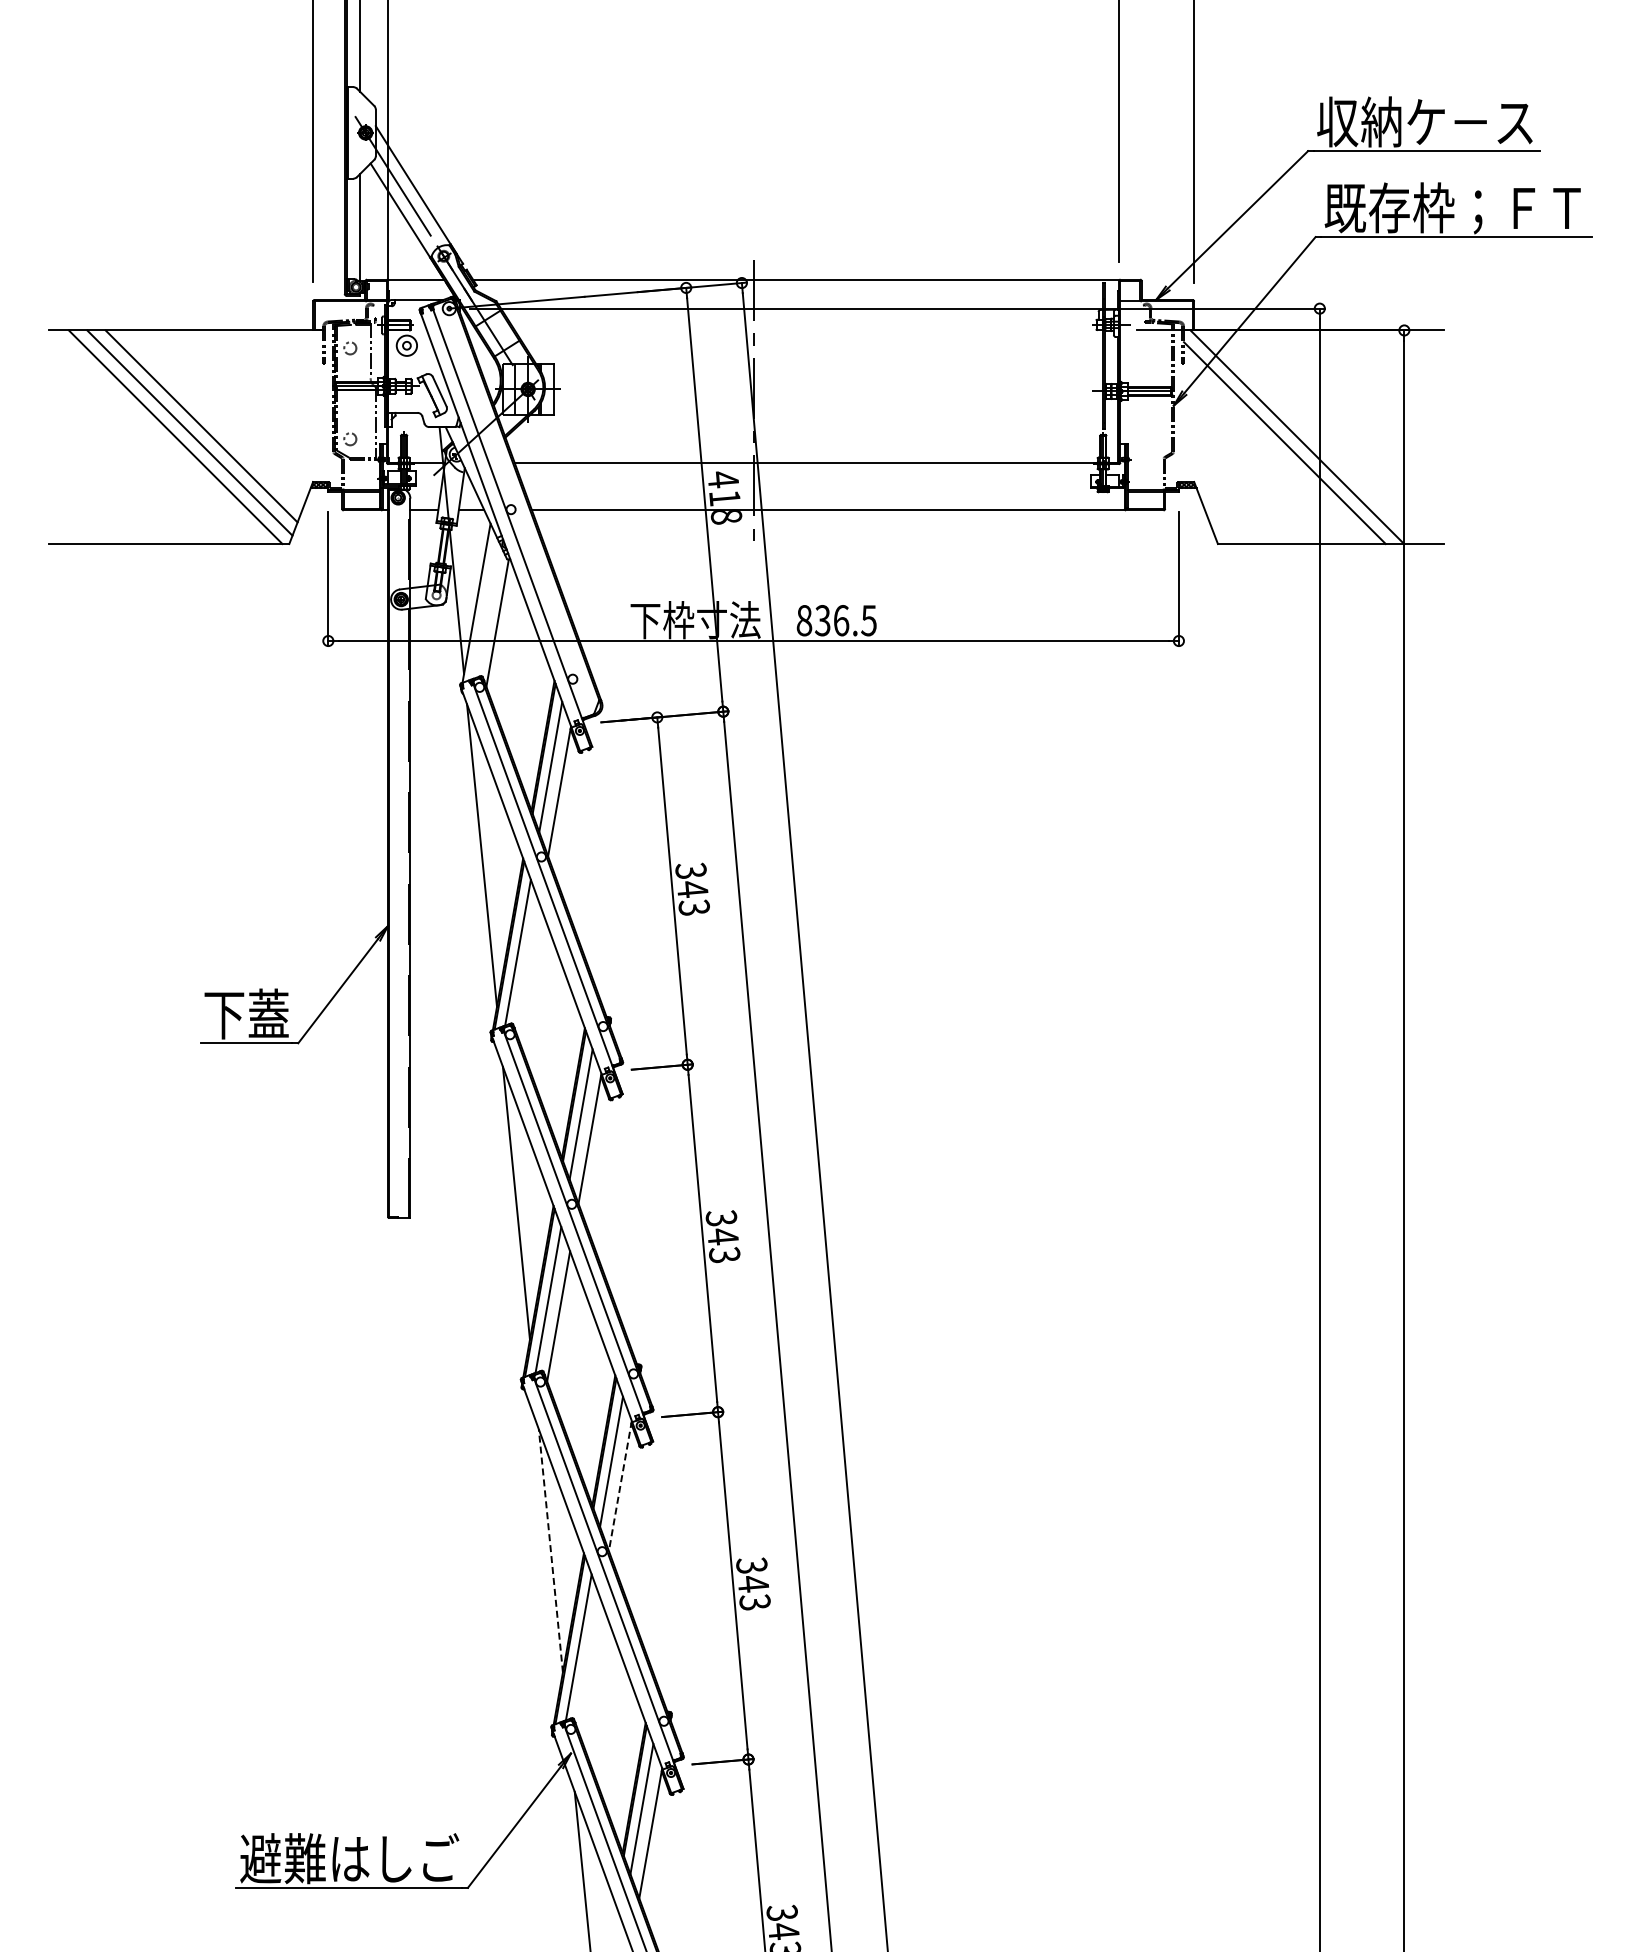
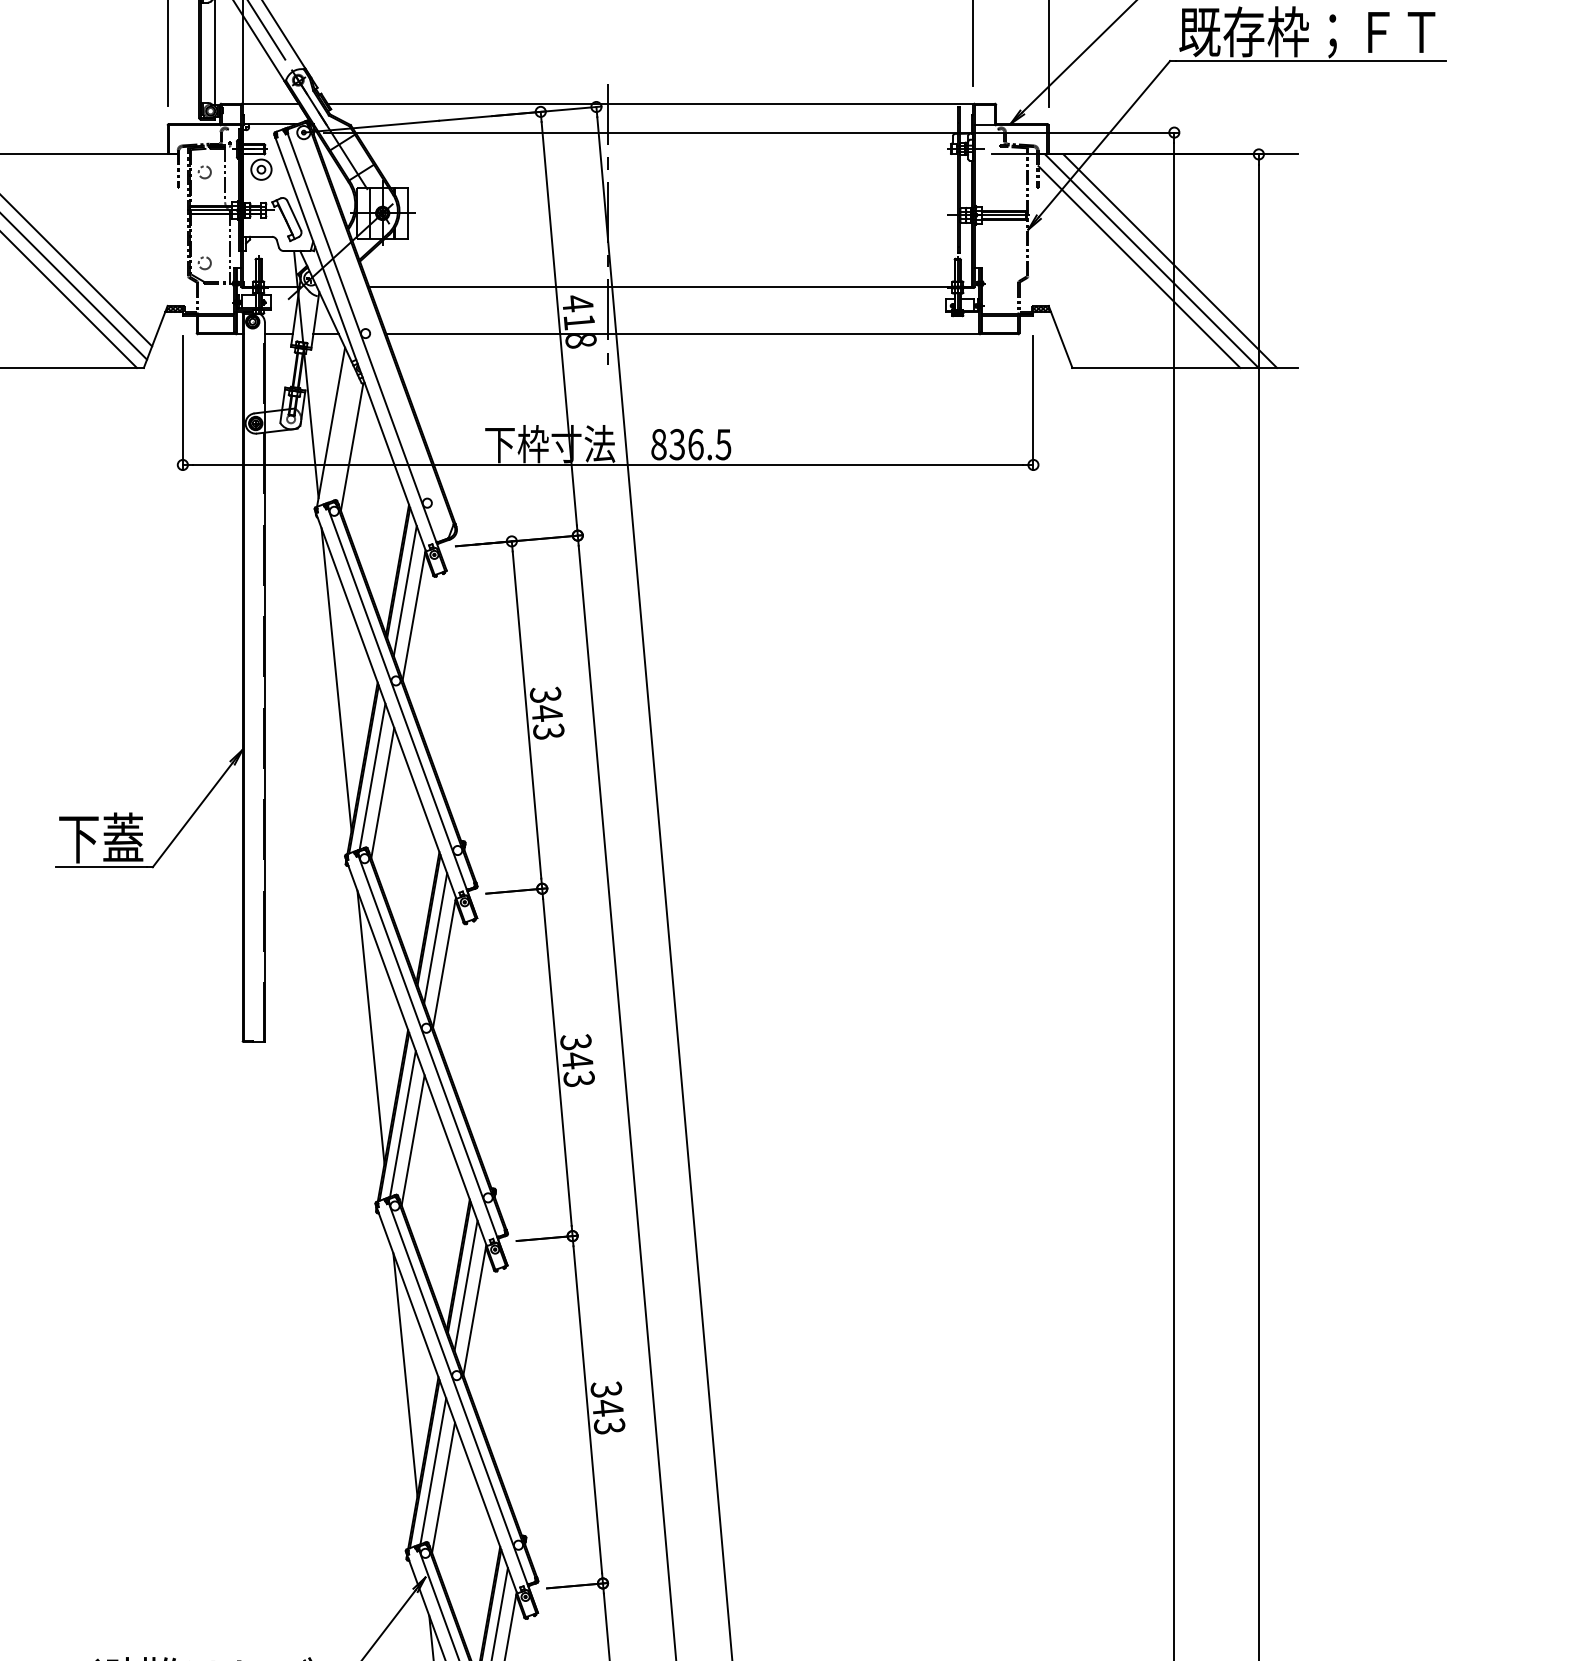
line: (1315, 437) -> (1170, 261), added
line: (527, 969) -> (382, 793), added
line: (620, 1486) -> (475, 1310), dashed -> solid
line: (550, 1550) -> (405, 1374), dashed -> solid
line: (588, 1663) -> (443, 1487), added

